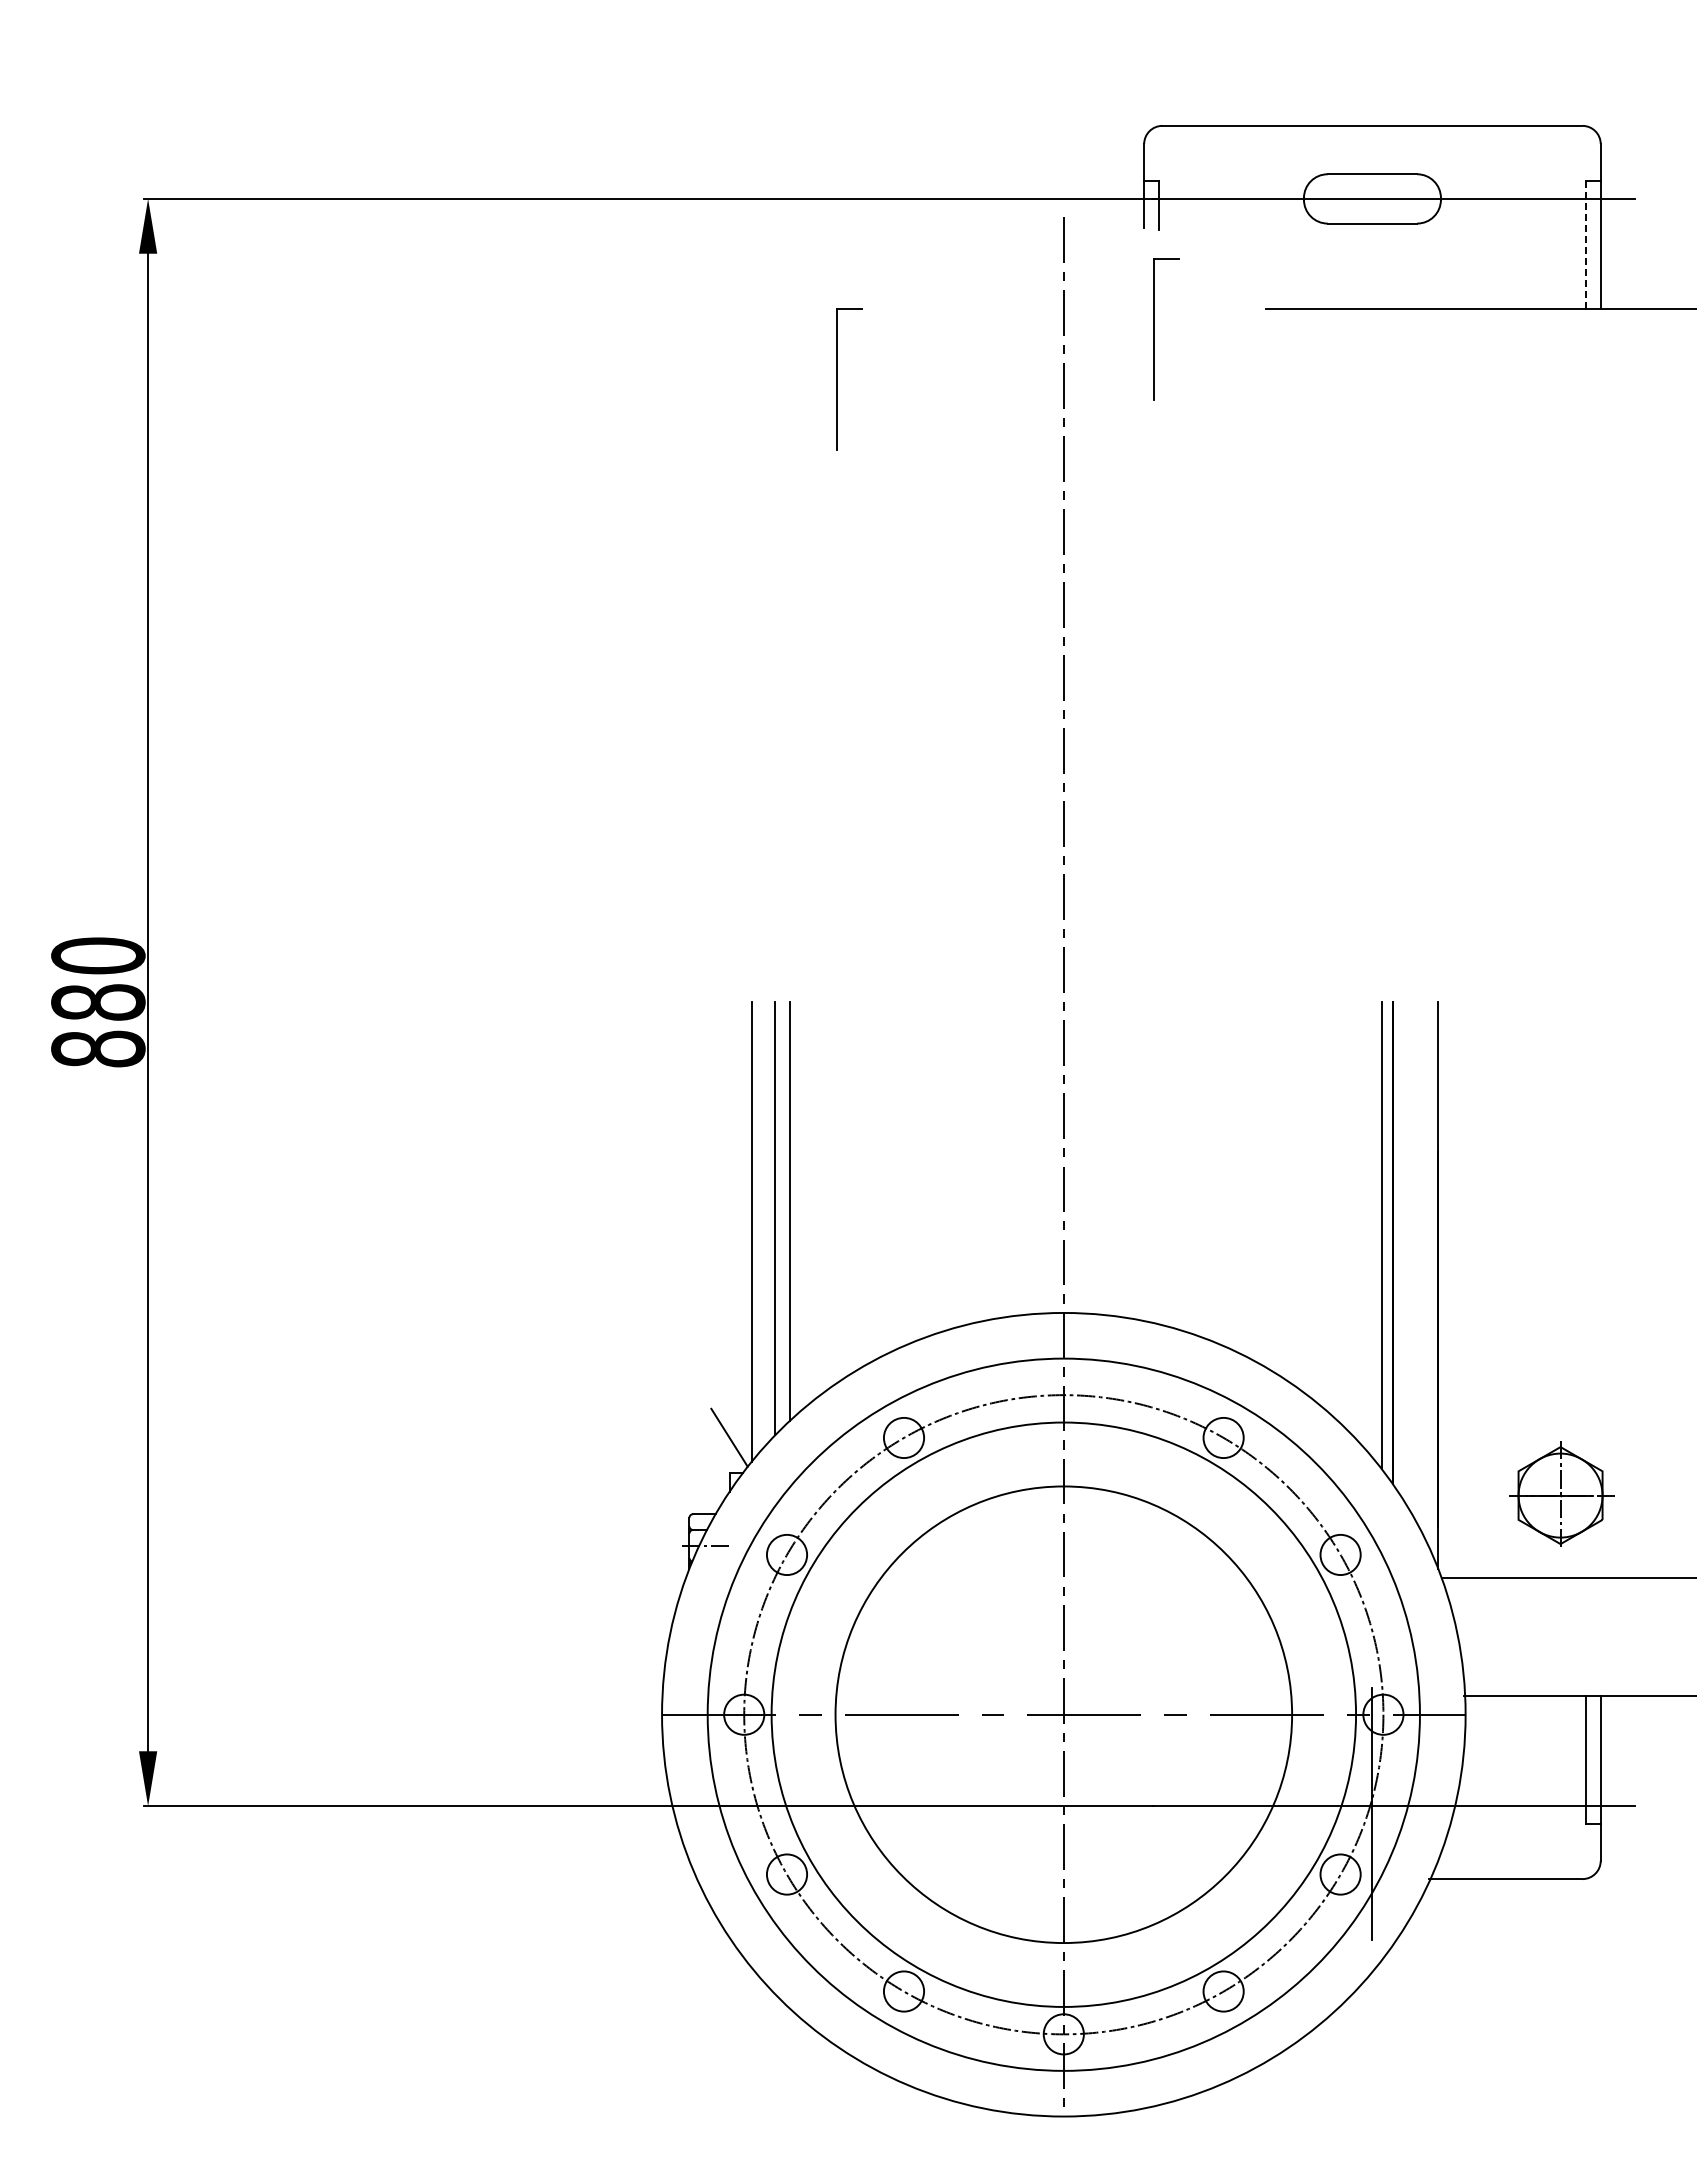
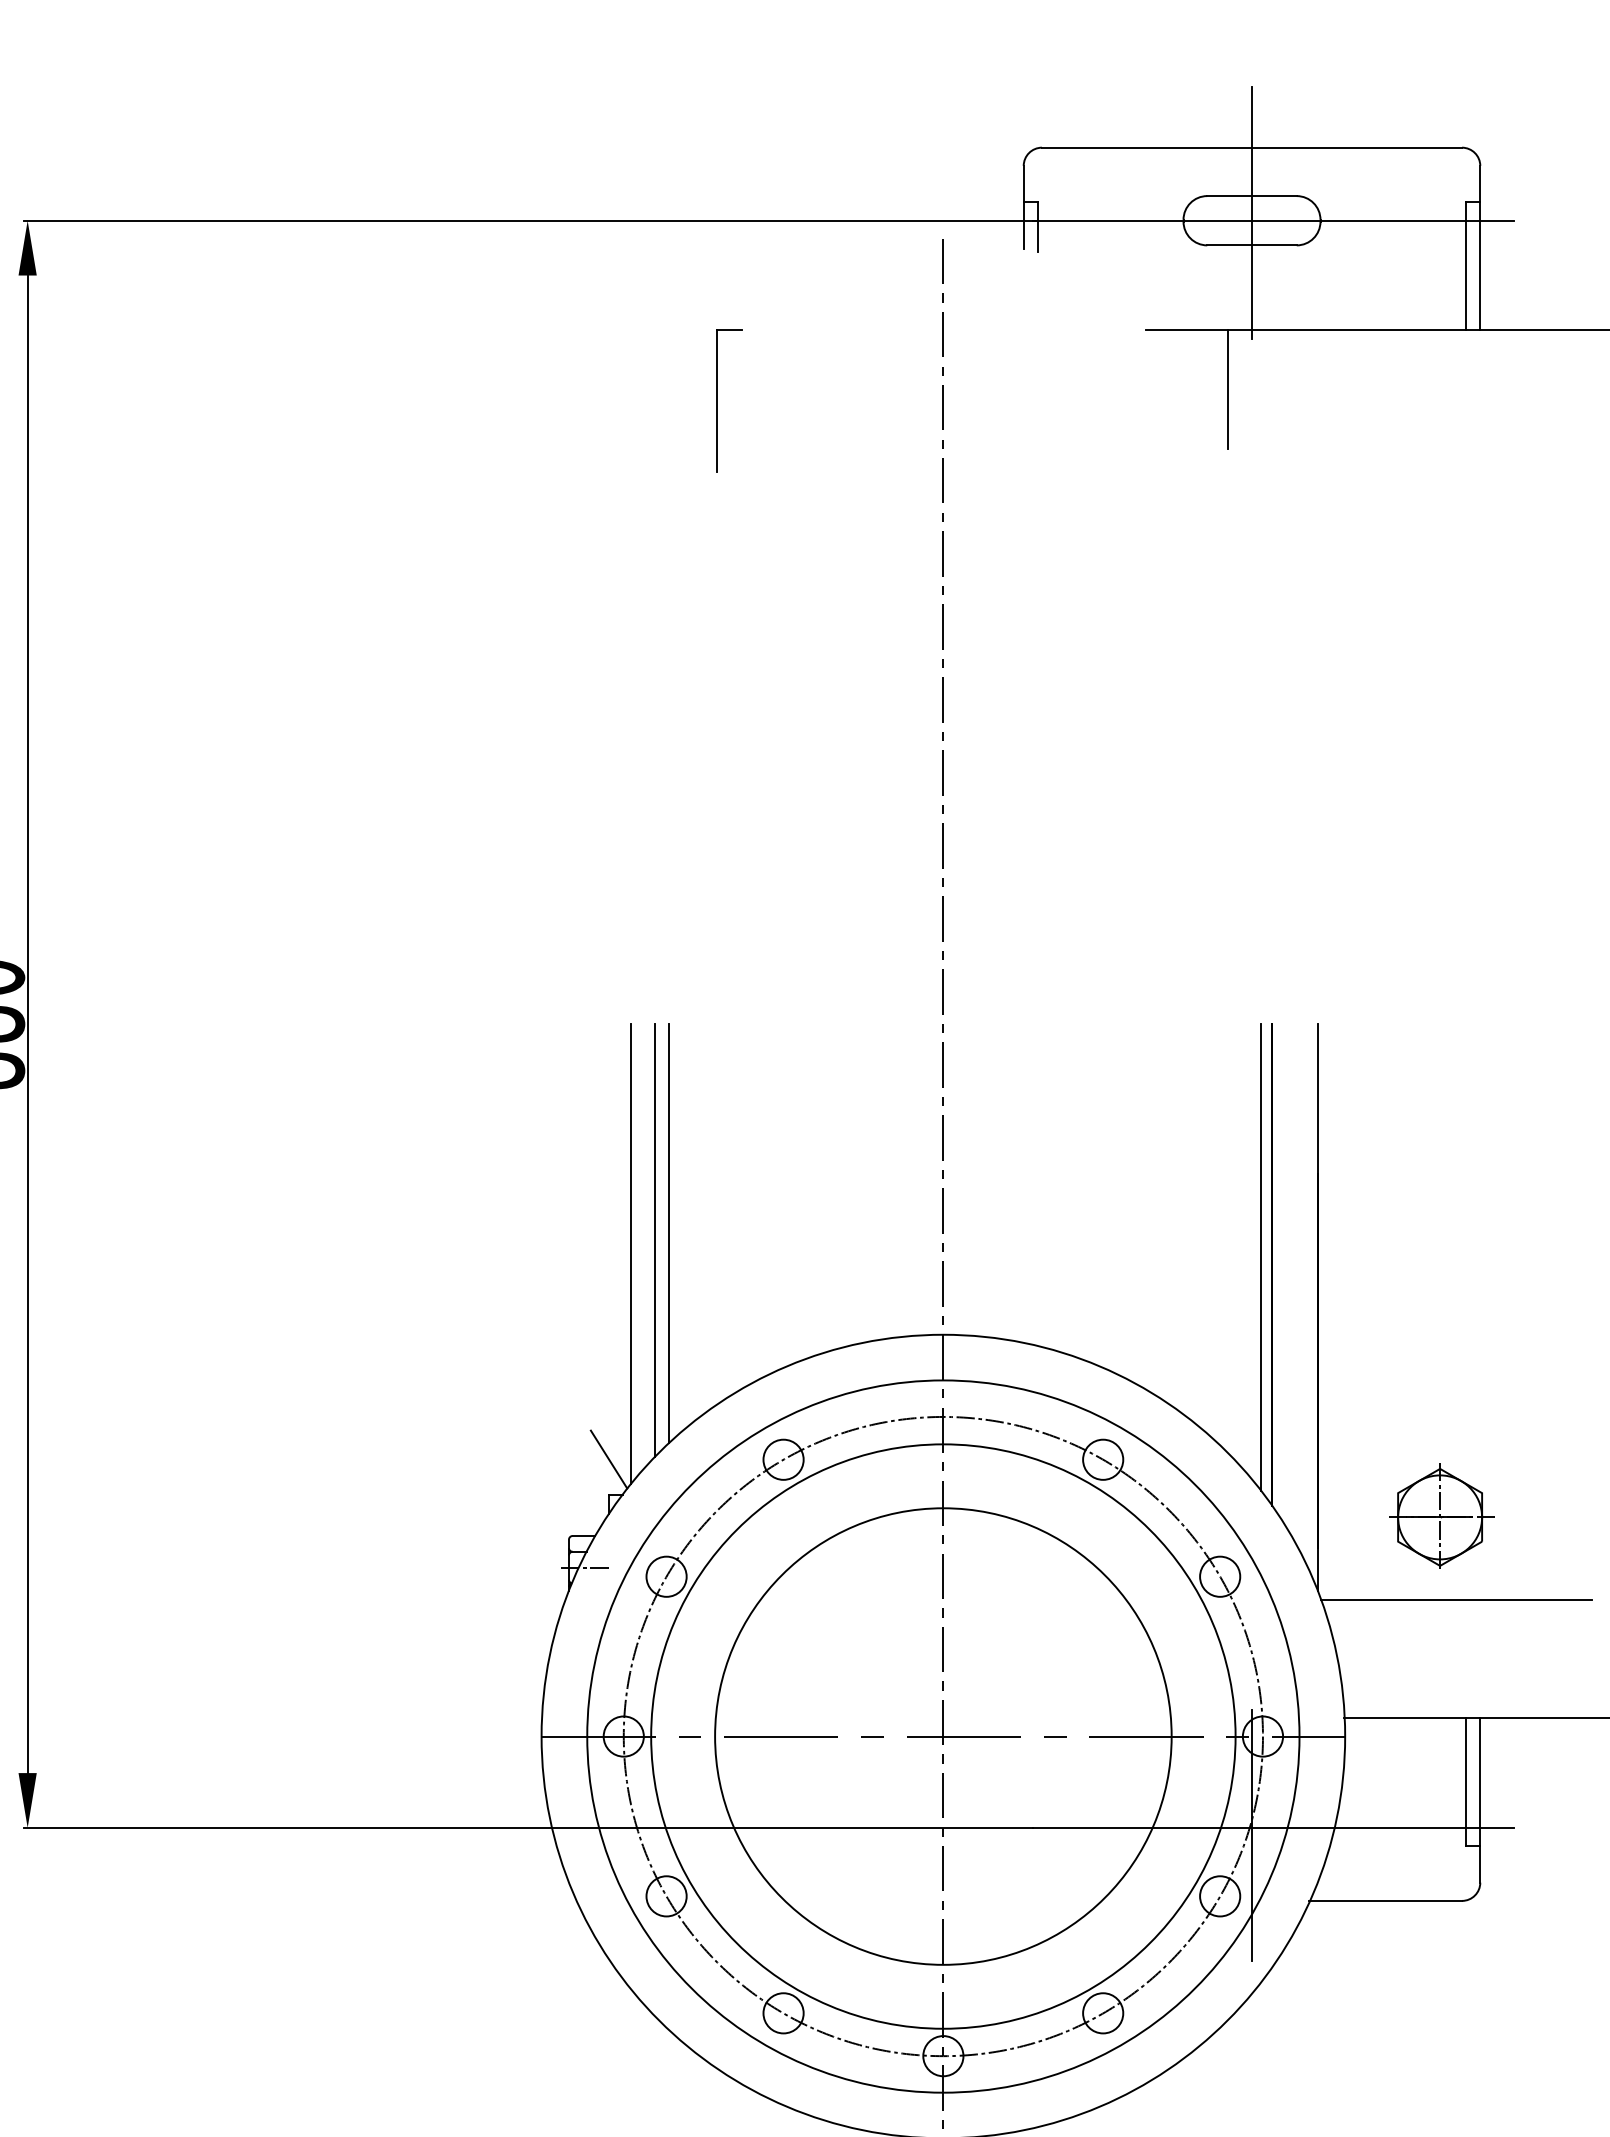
line: (1372, 191) -> (1252, 213), added
line: (1586, 244) -> (1466, 266), dashed -> solid
part: (1154, 329) -> (1034, 351), removed
line: (1348, 367) -> (1228, 389), added

